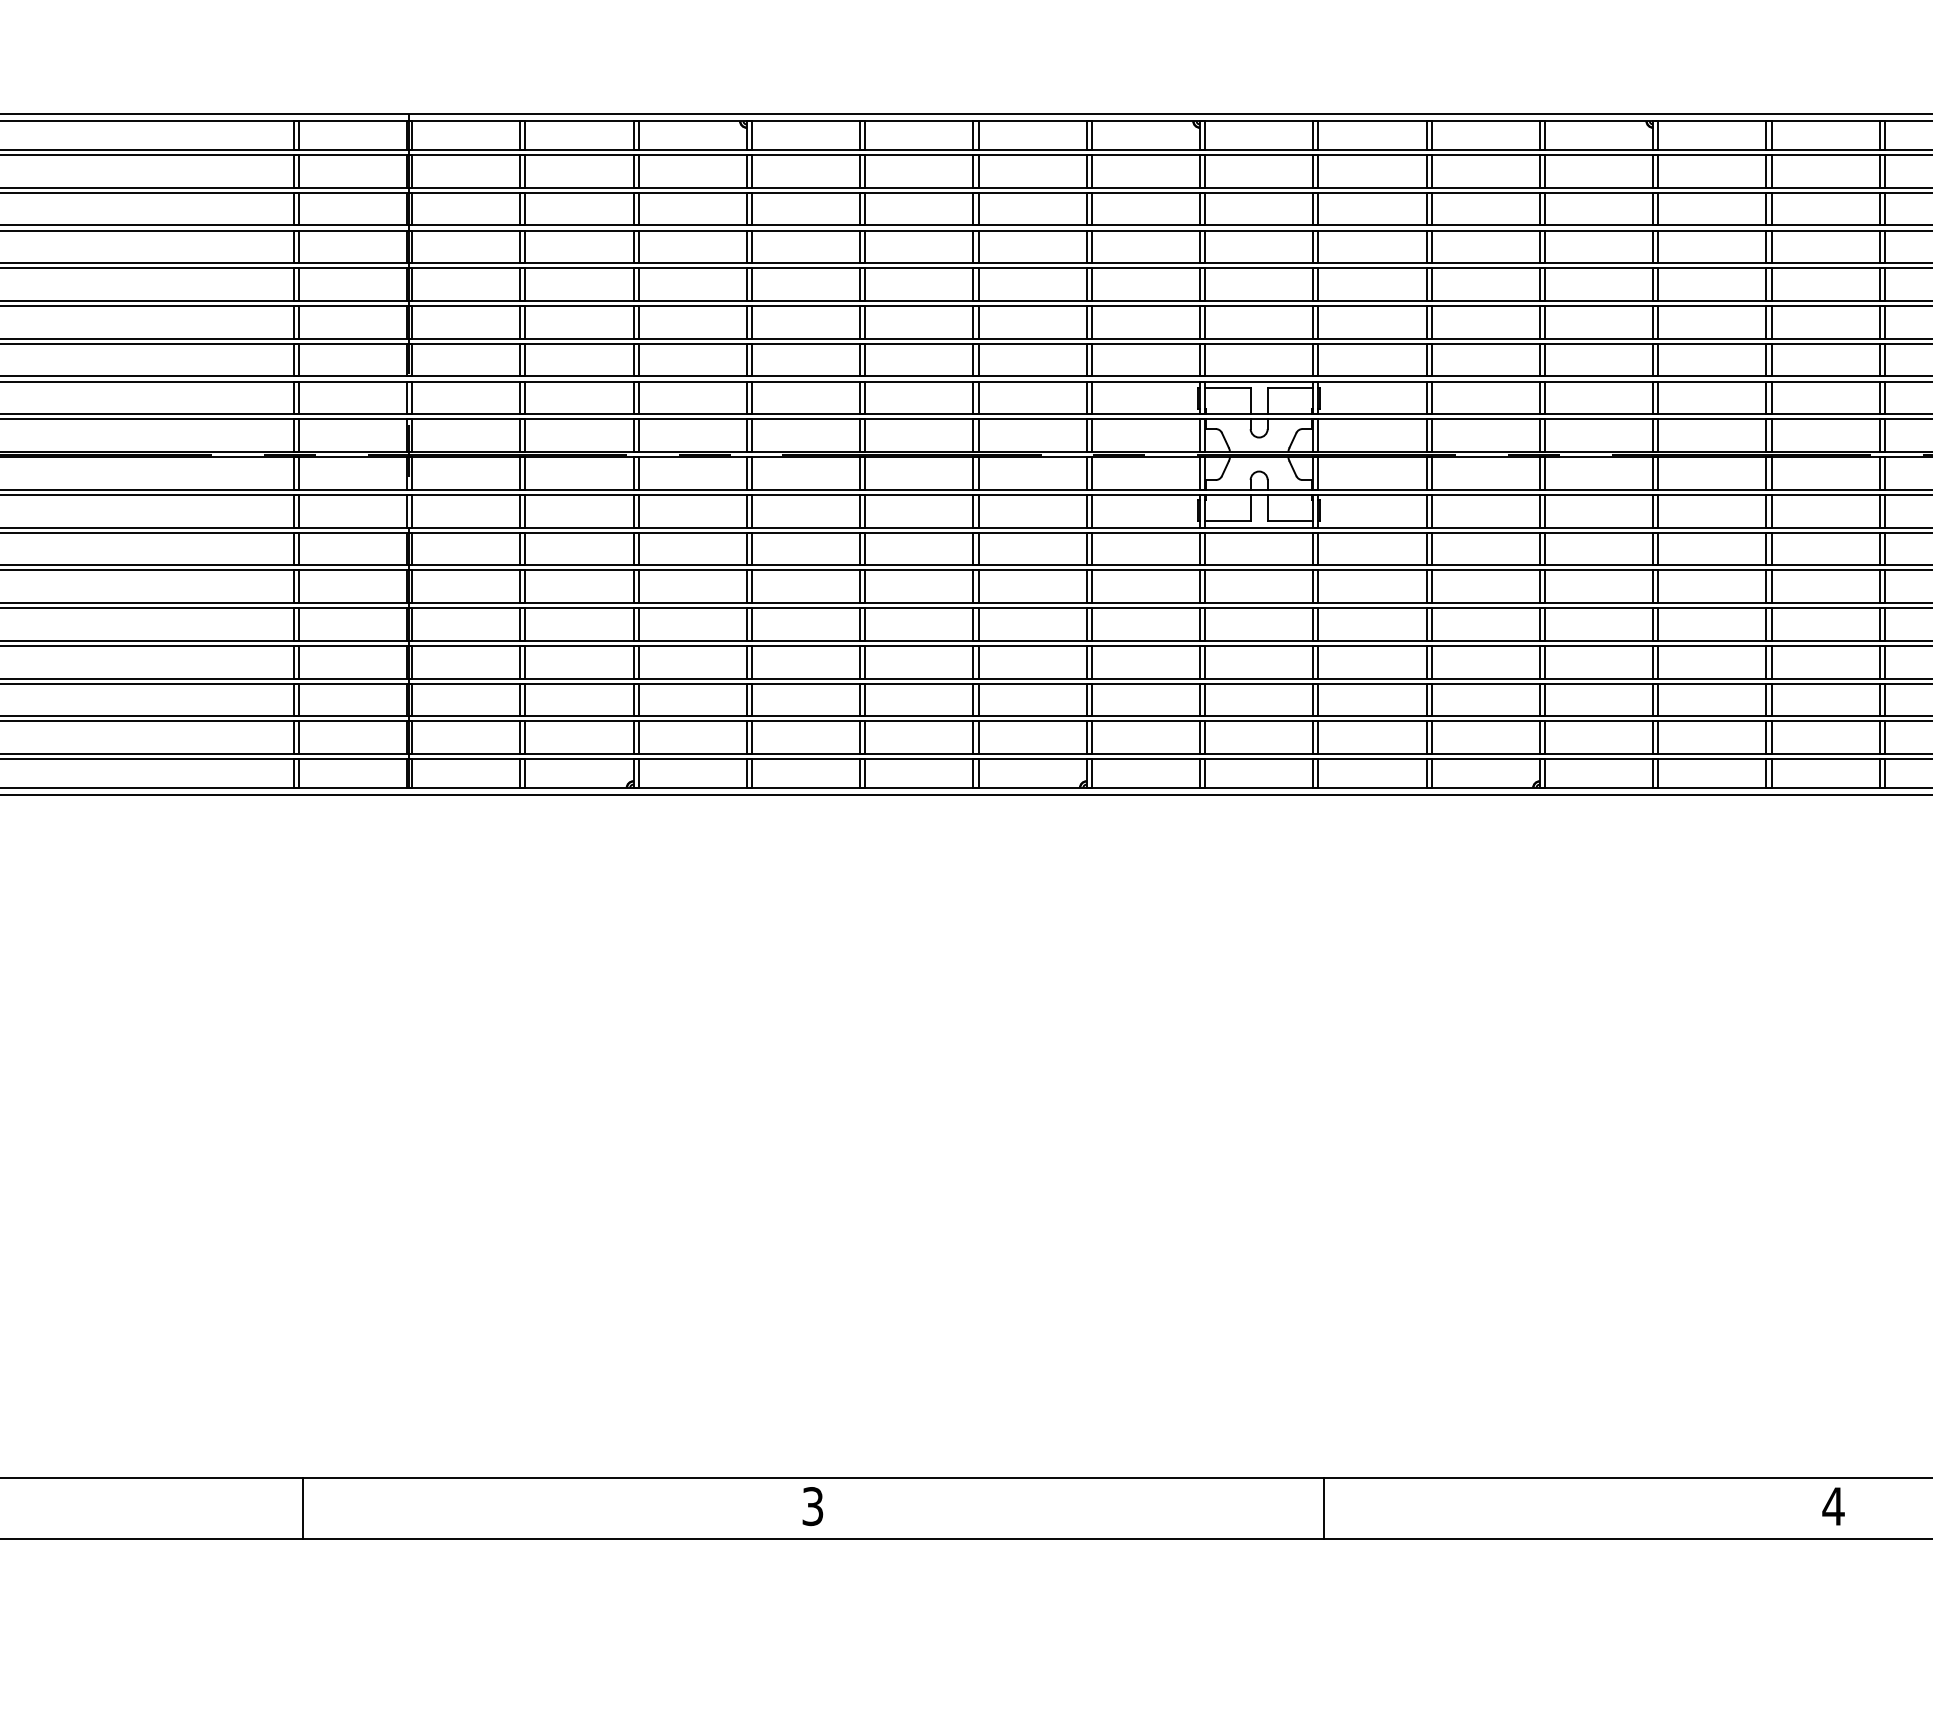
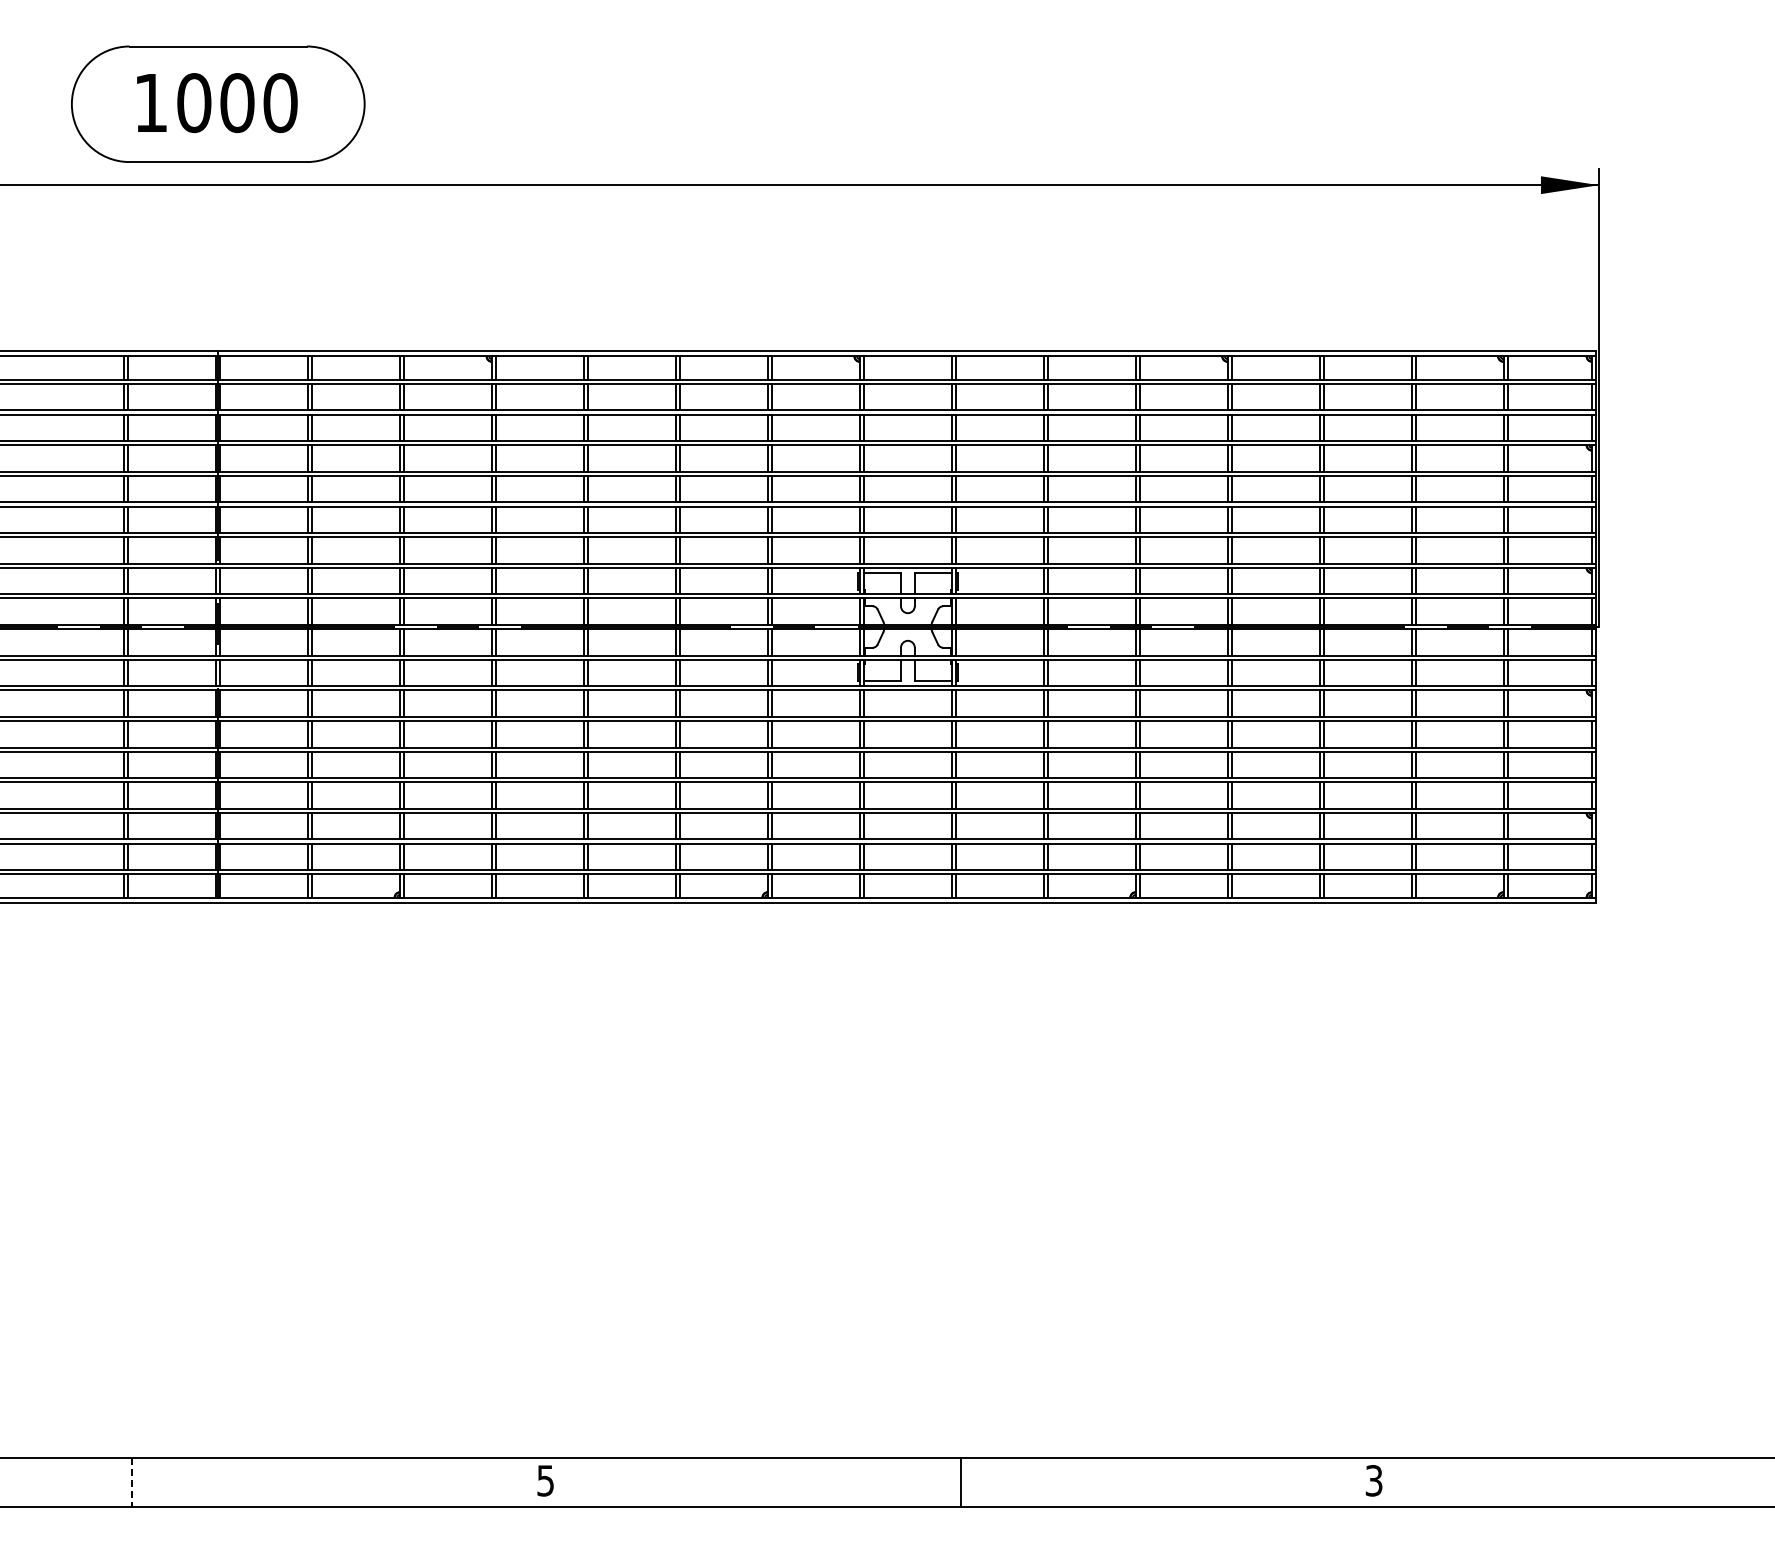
text: (812, 1506) -> (545, 1480), 3 -> 5
text: (1834, 1506) -> (1374, 1480), 4 -> 3
line: (303, 1508) -> (132, 1482), solid -> dashed

